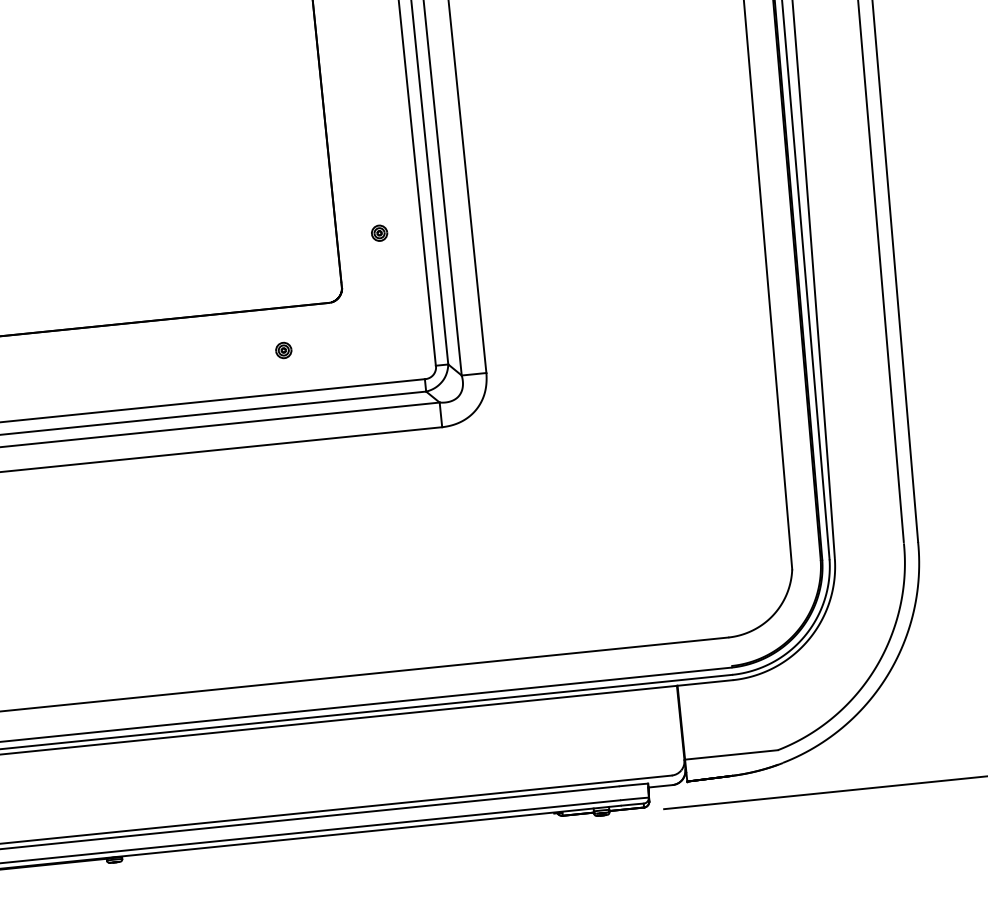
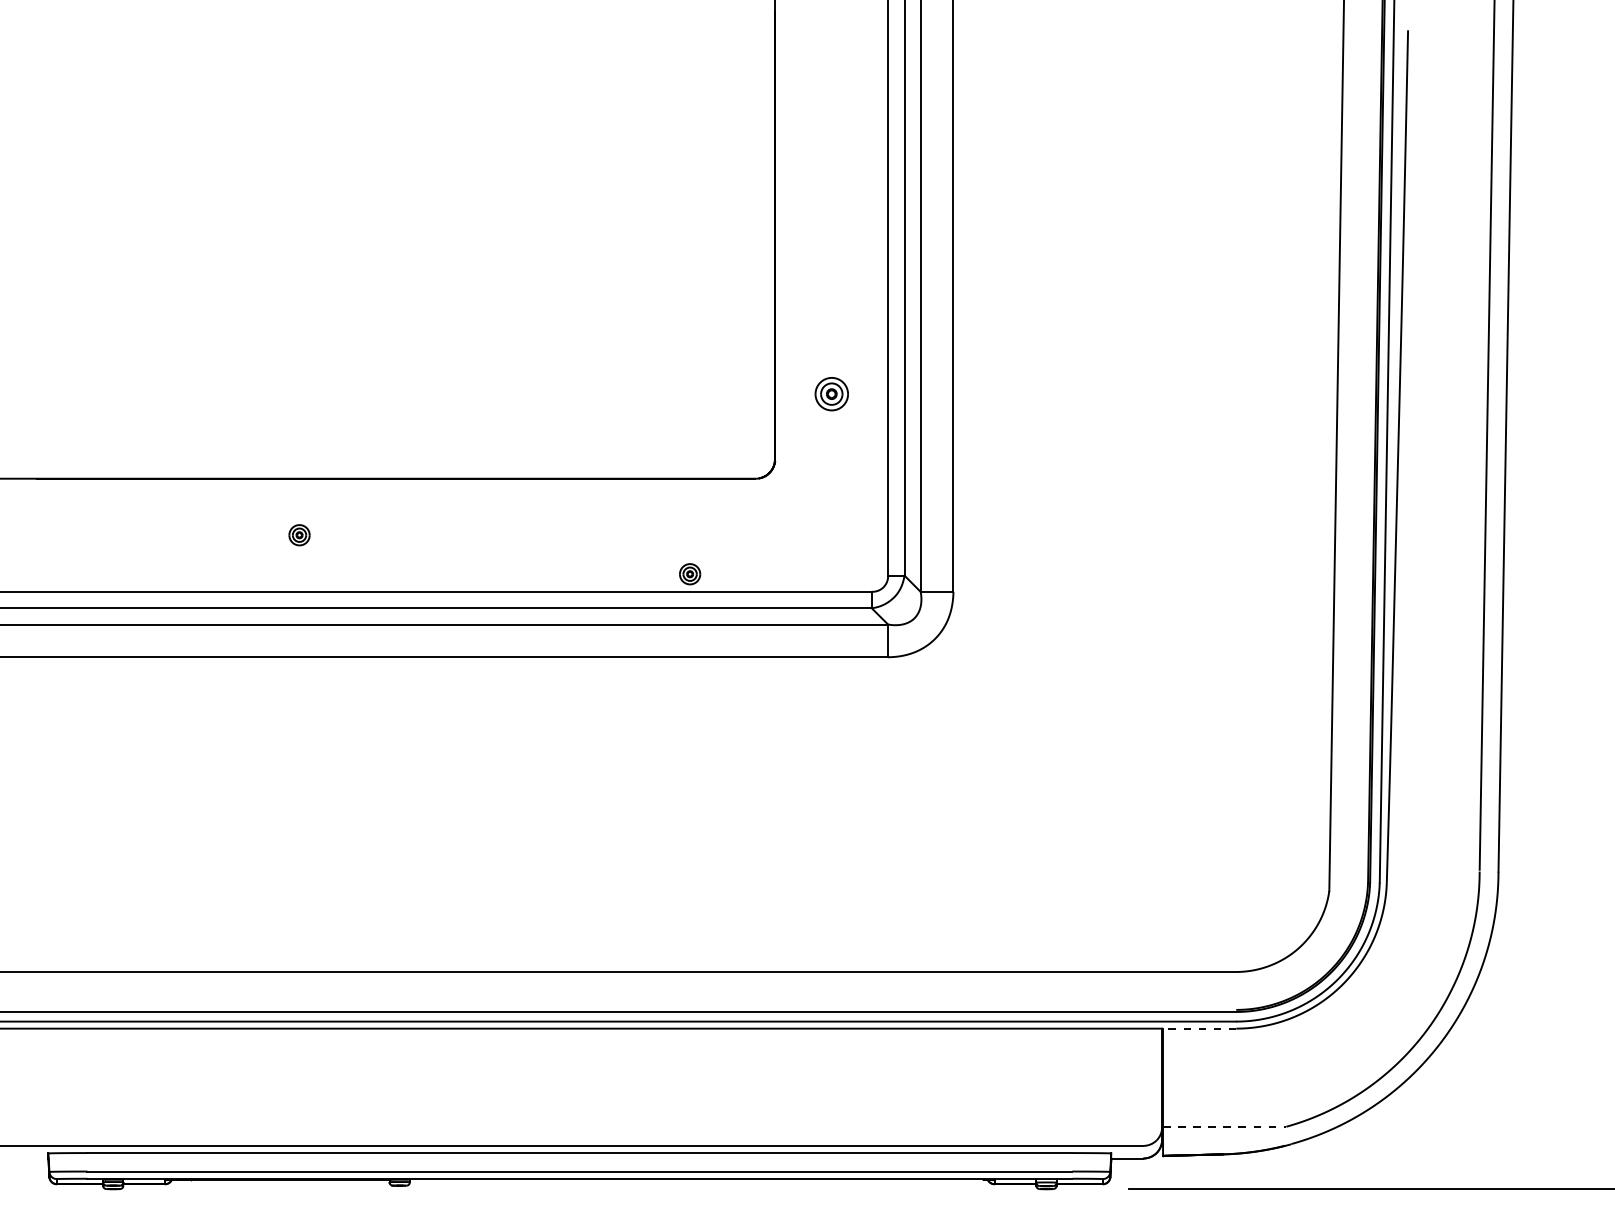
part: (379, 232) -> (831, 393), size x1.6
part: (284, 350) -> (690, 574), moved
line: (705, 682) -> (1199, 1028), solid -> dashed
line: (731, 754) -> (1224, 1126), solid -> dashed

